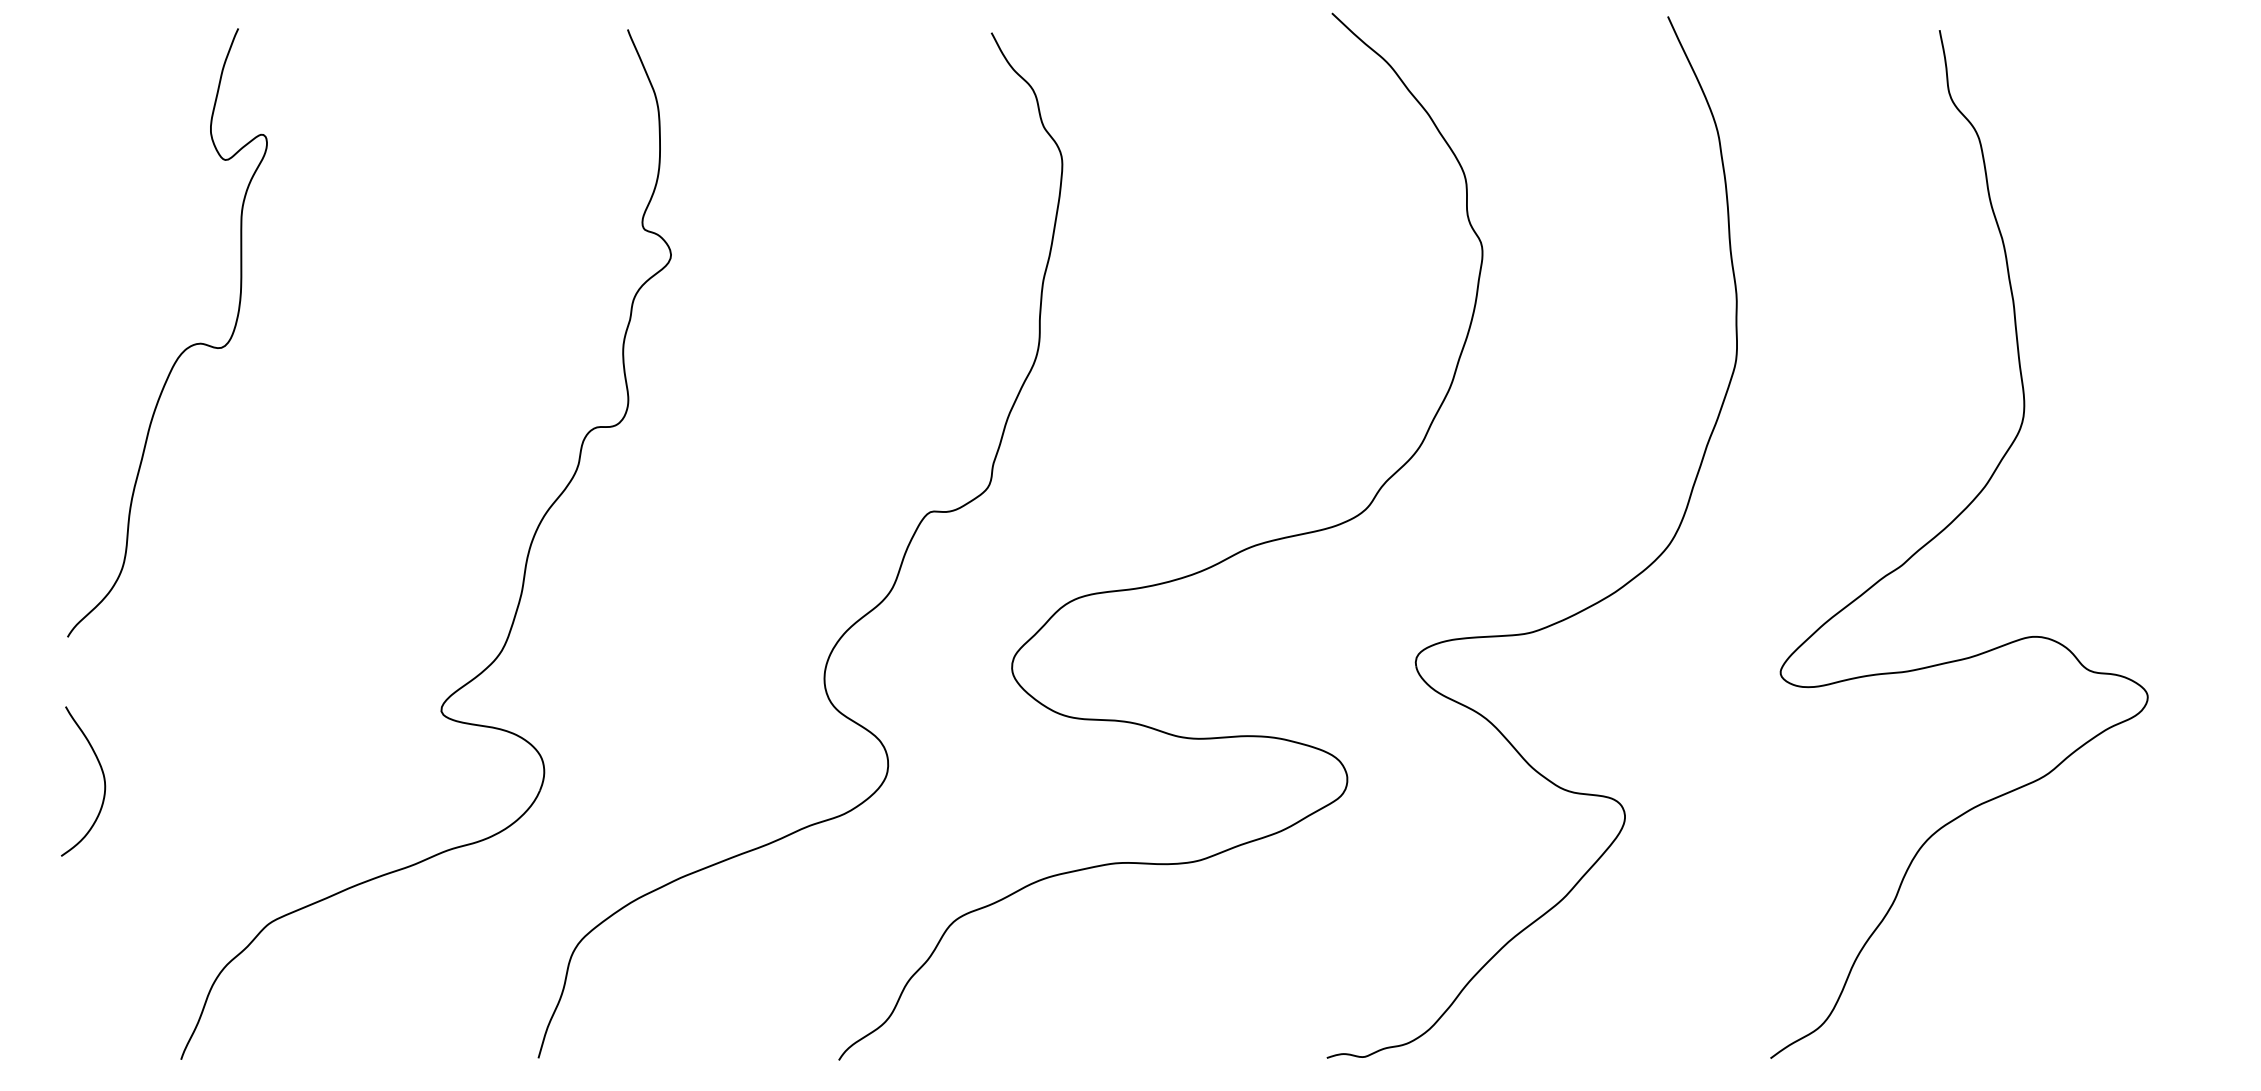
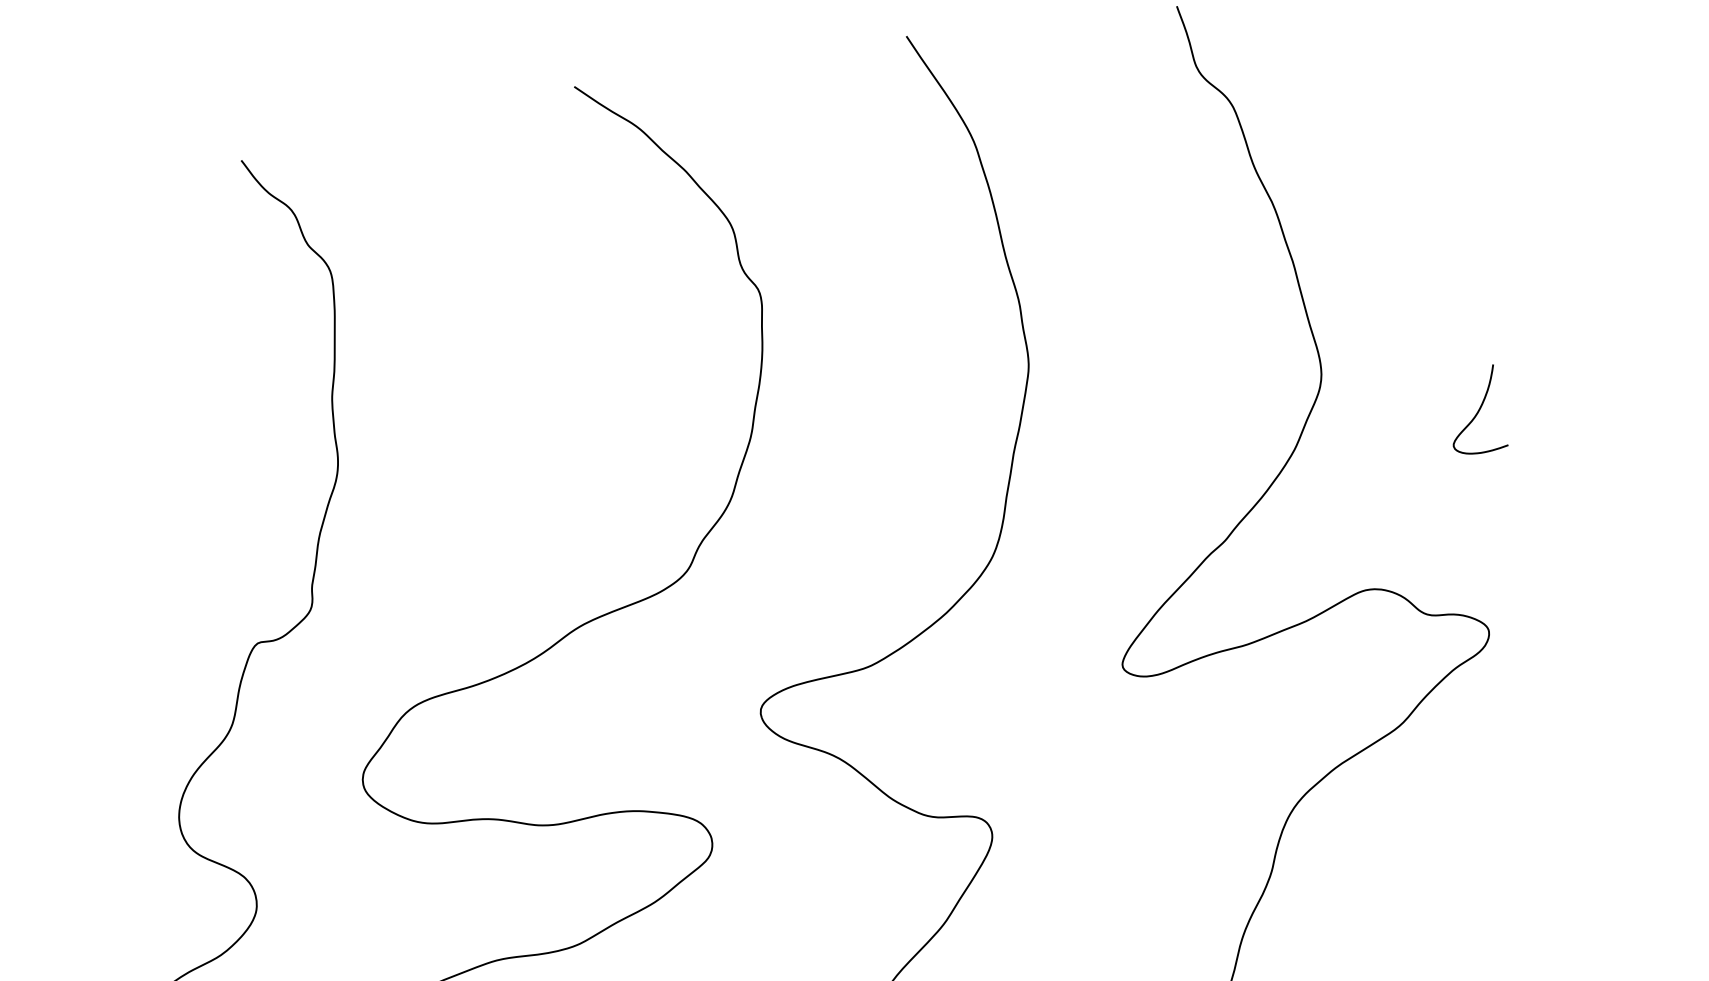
curve: (2170, 479) -> (1476, 412), added

